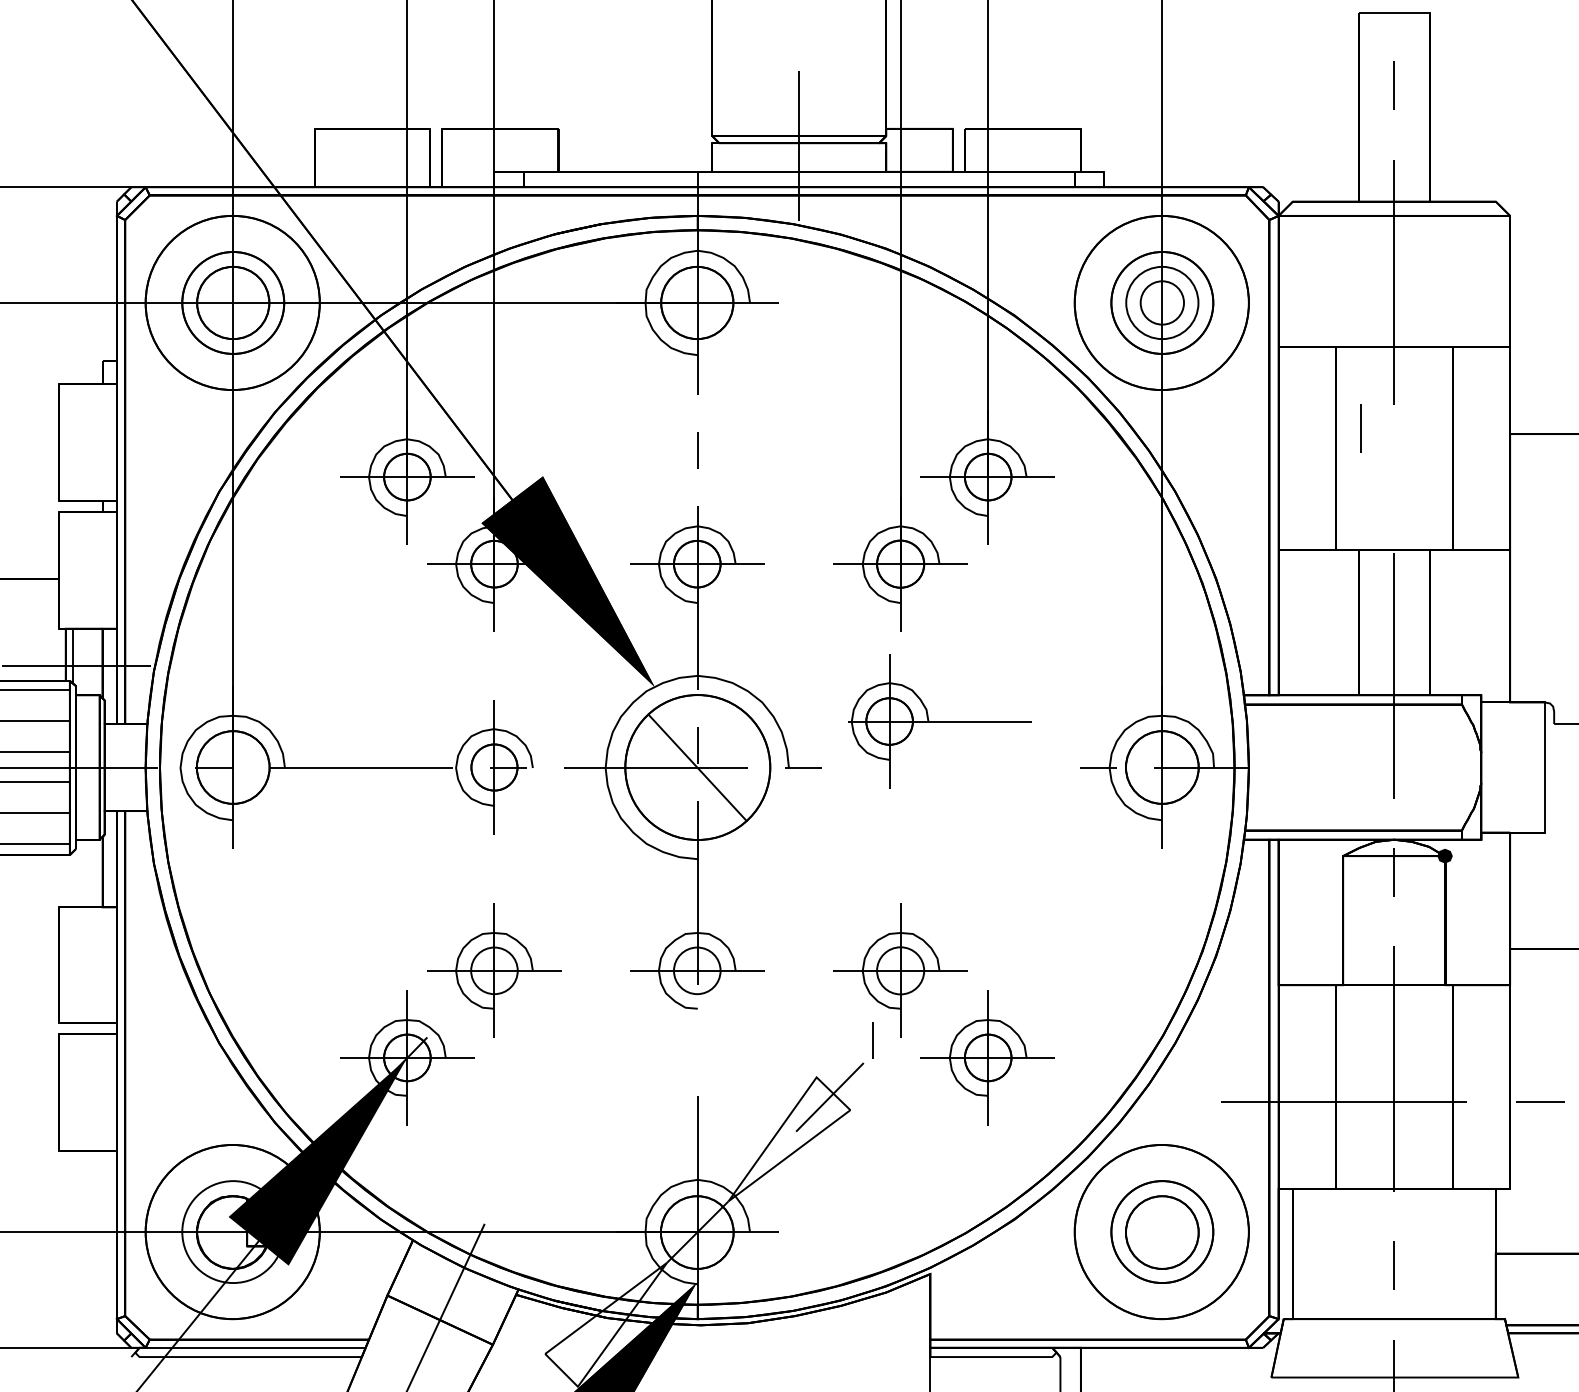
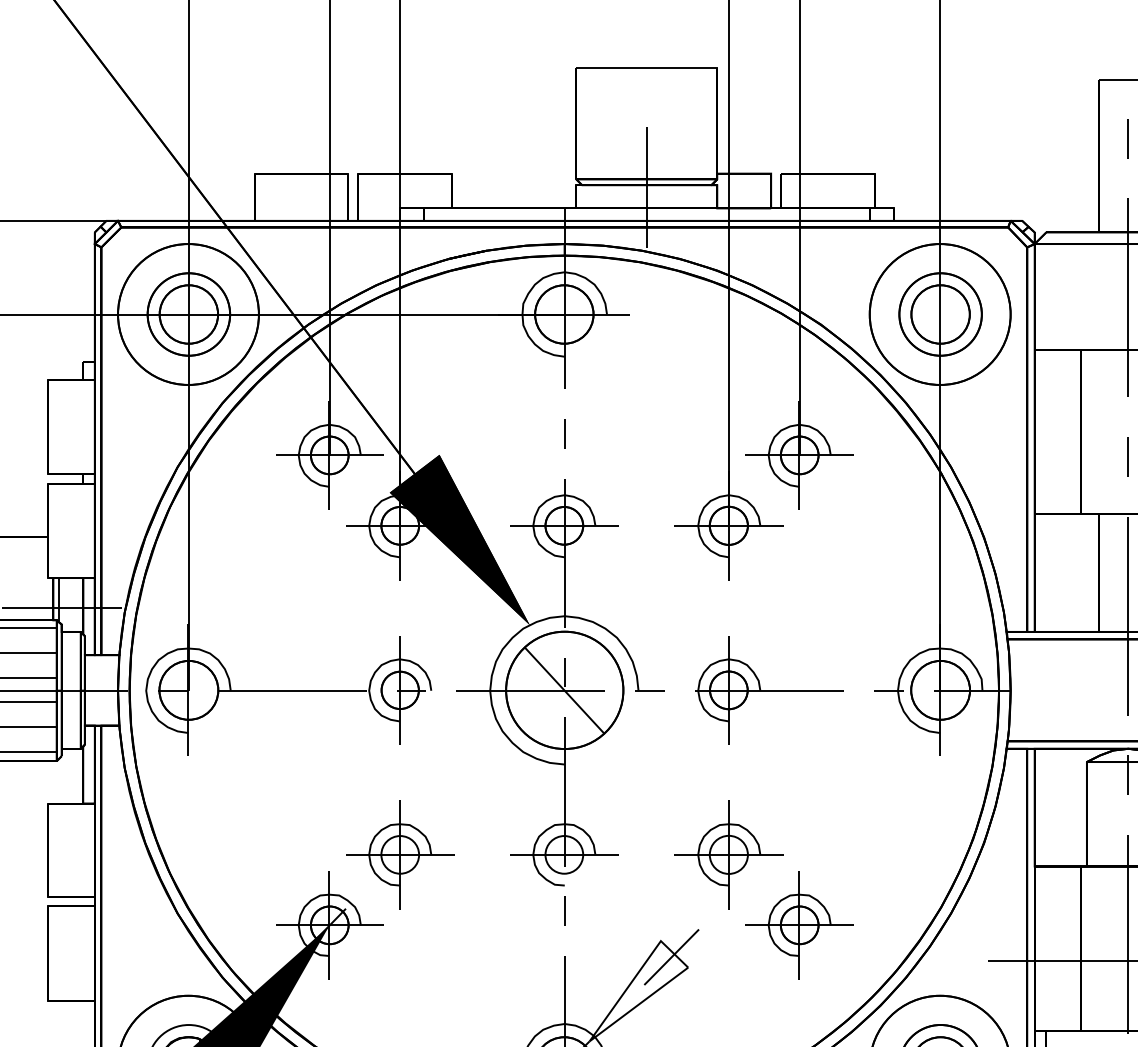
circle: (1162, 302) -> (940, 314), size x1.67
line: (1360, 428) -> (1127, 457), moved
part: (939, 721) -> (769, 690), moved
line: (872, 1040) -> (564, 911), moved

